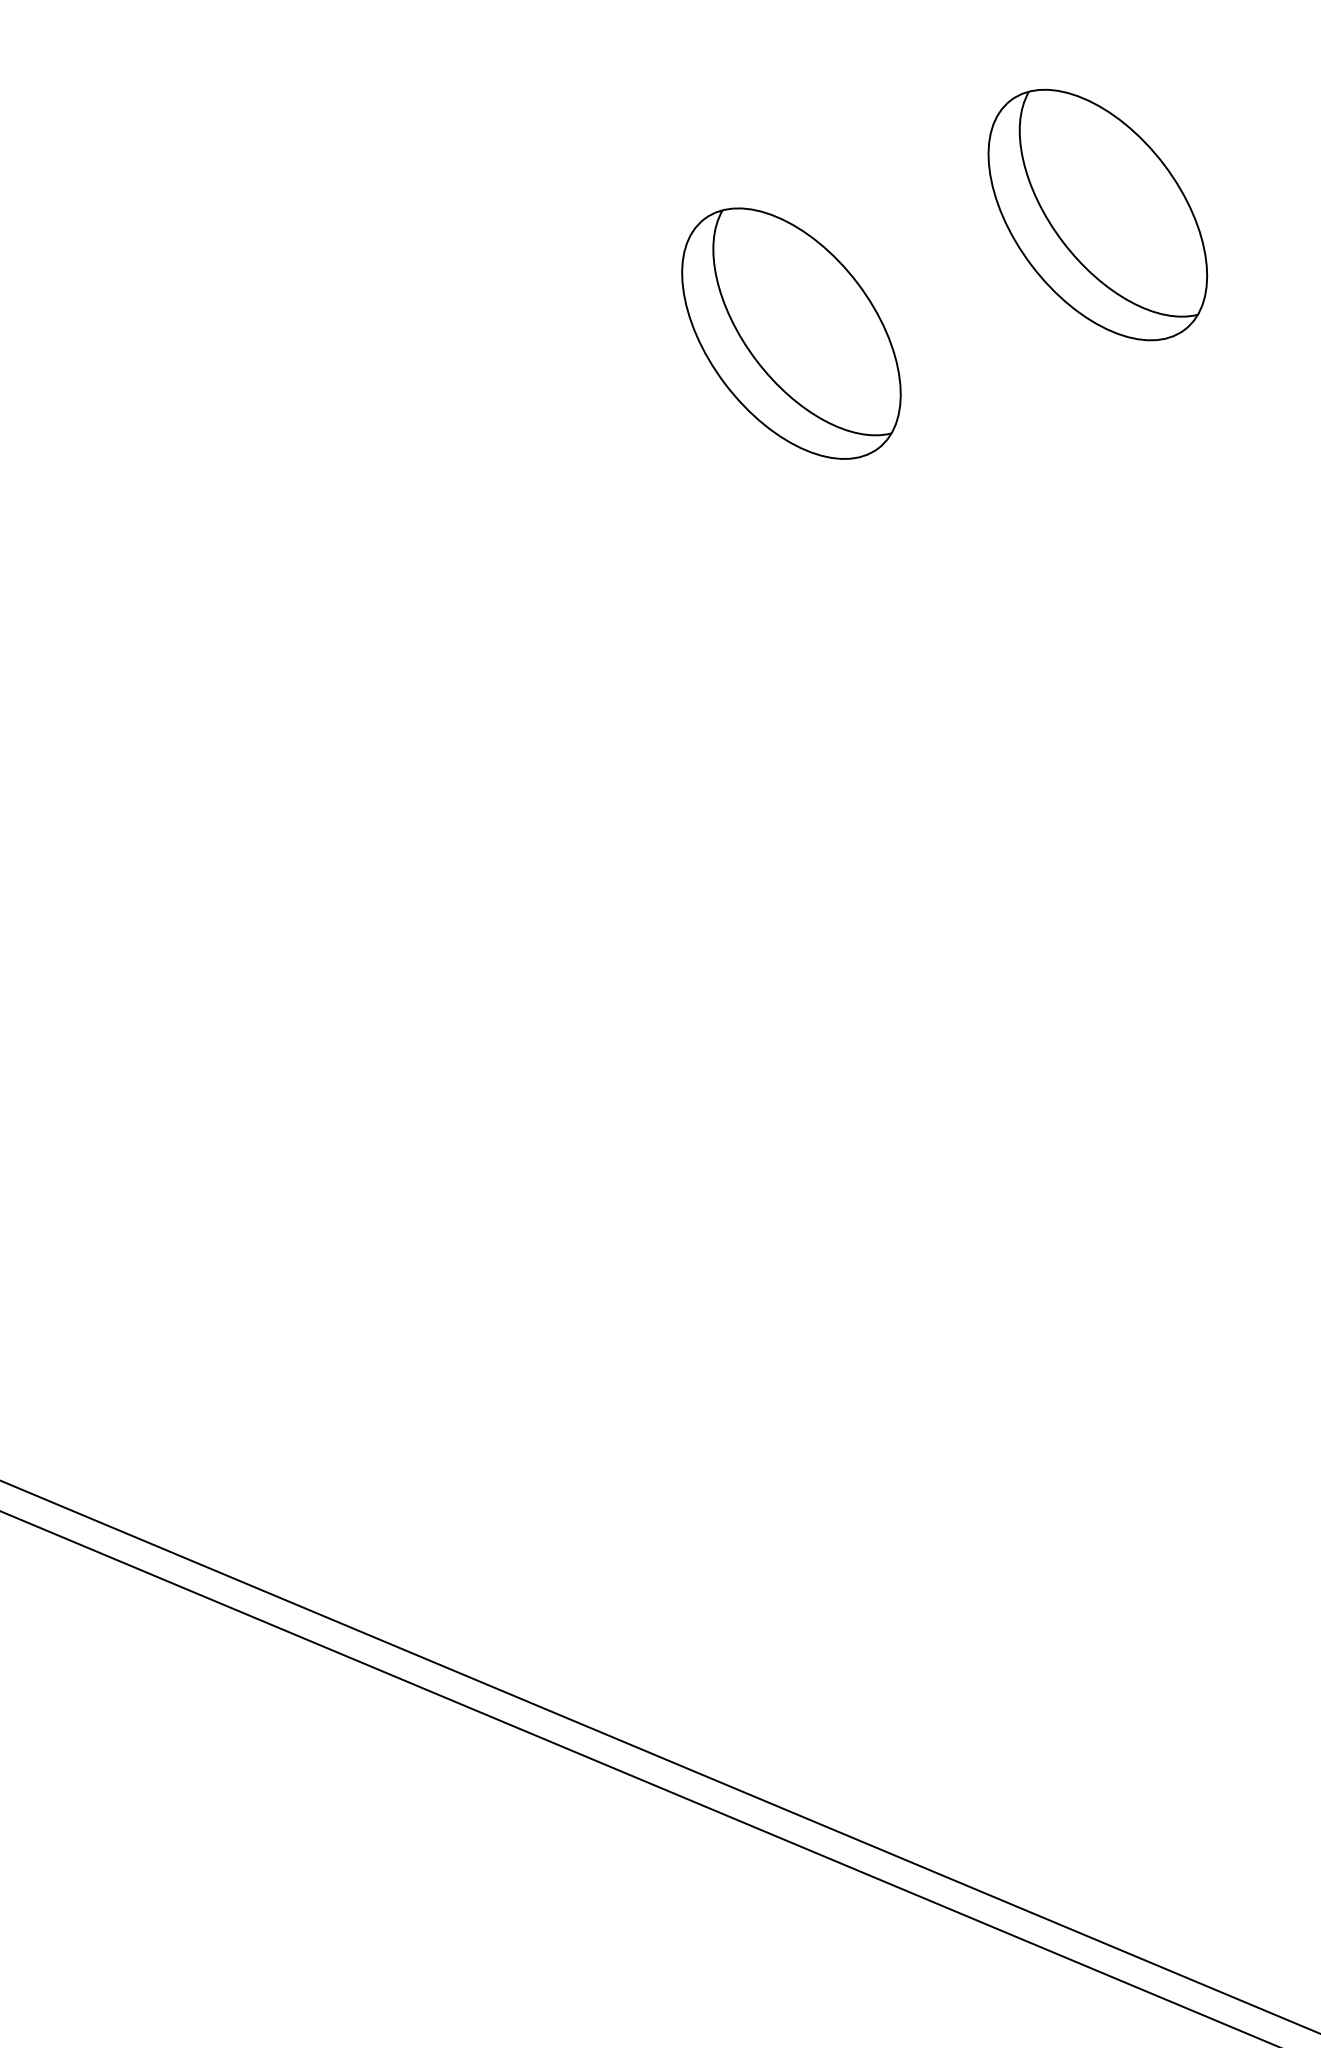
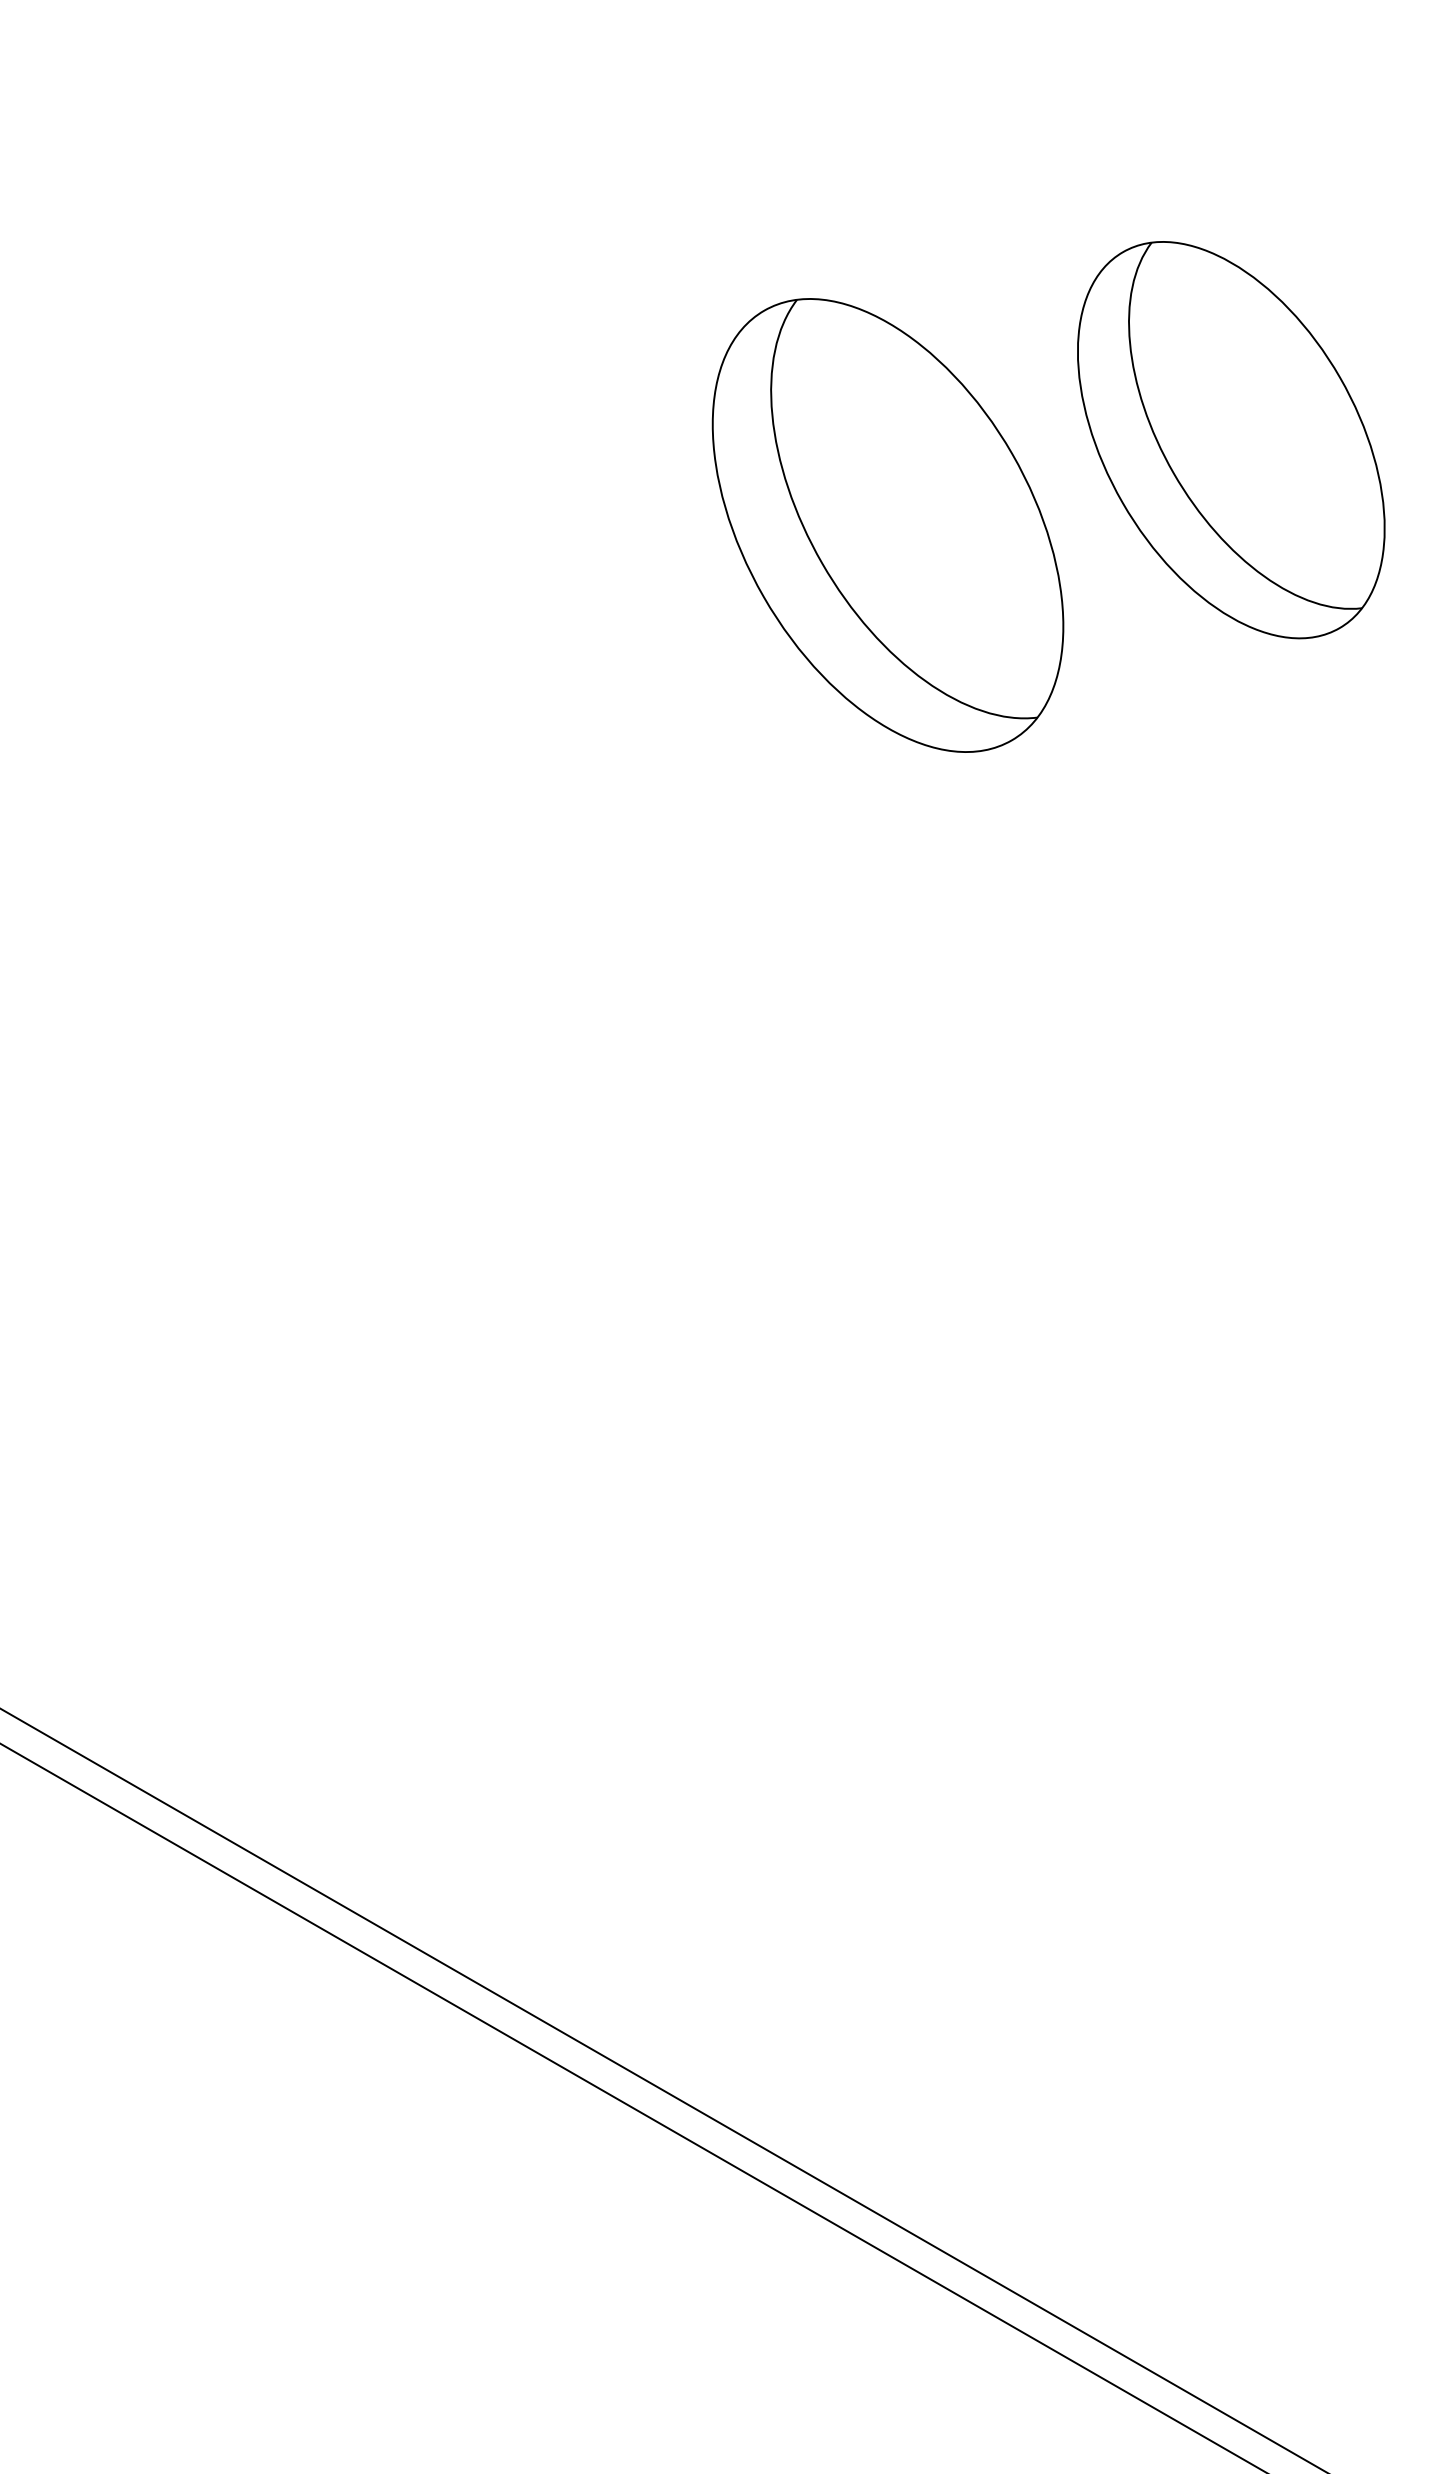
part: (1097, 214) -> (1231, 439), size x1.4
part: (790, 333) -> (887, 525), size x1.6

